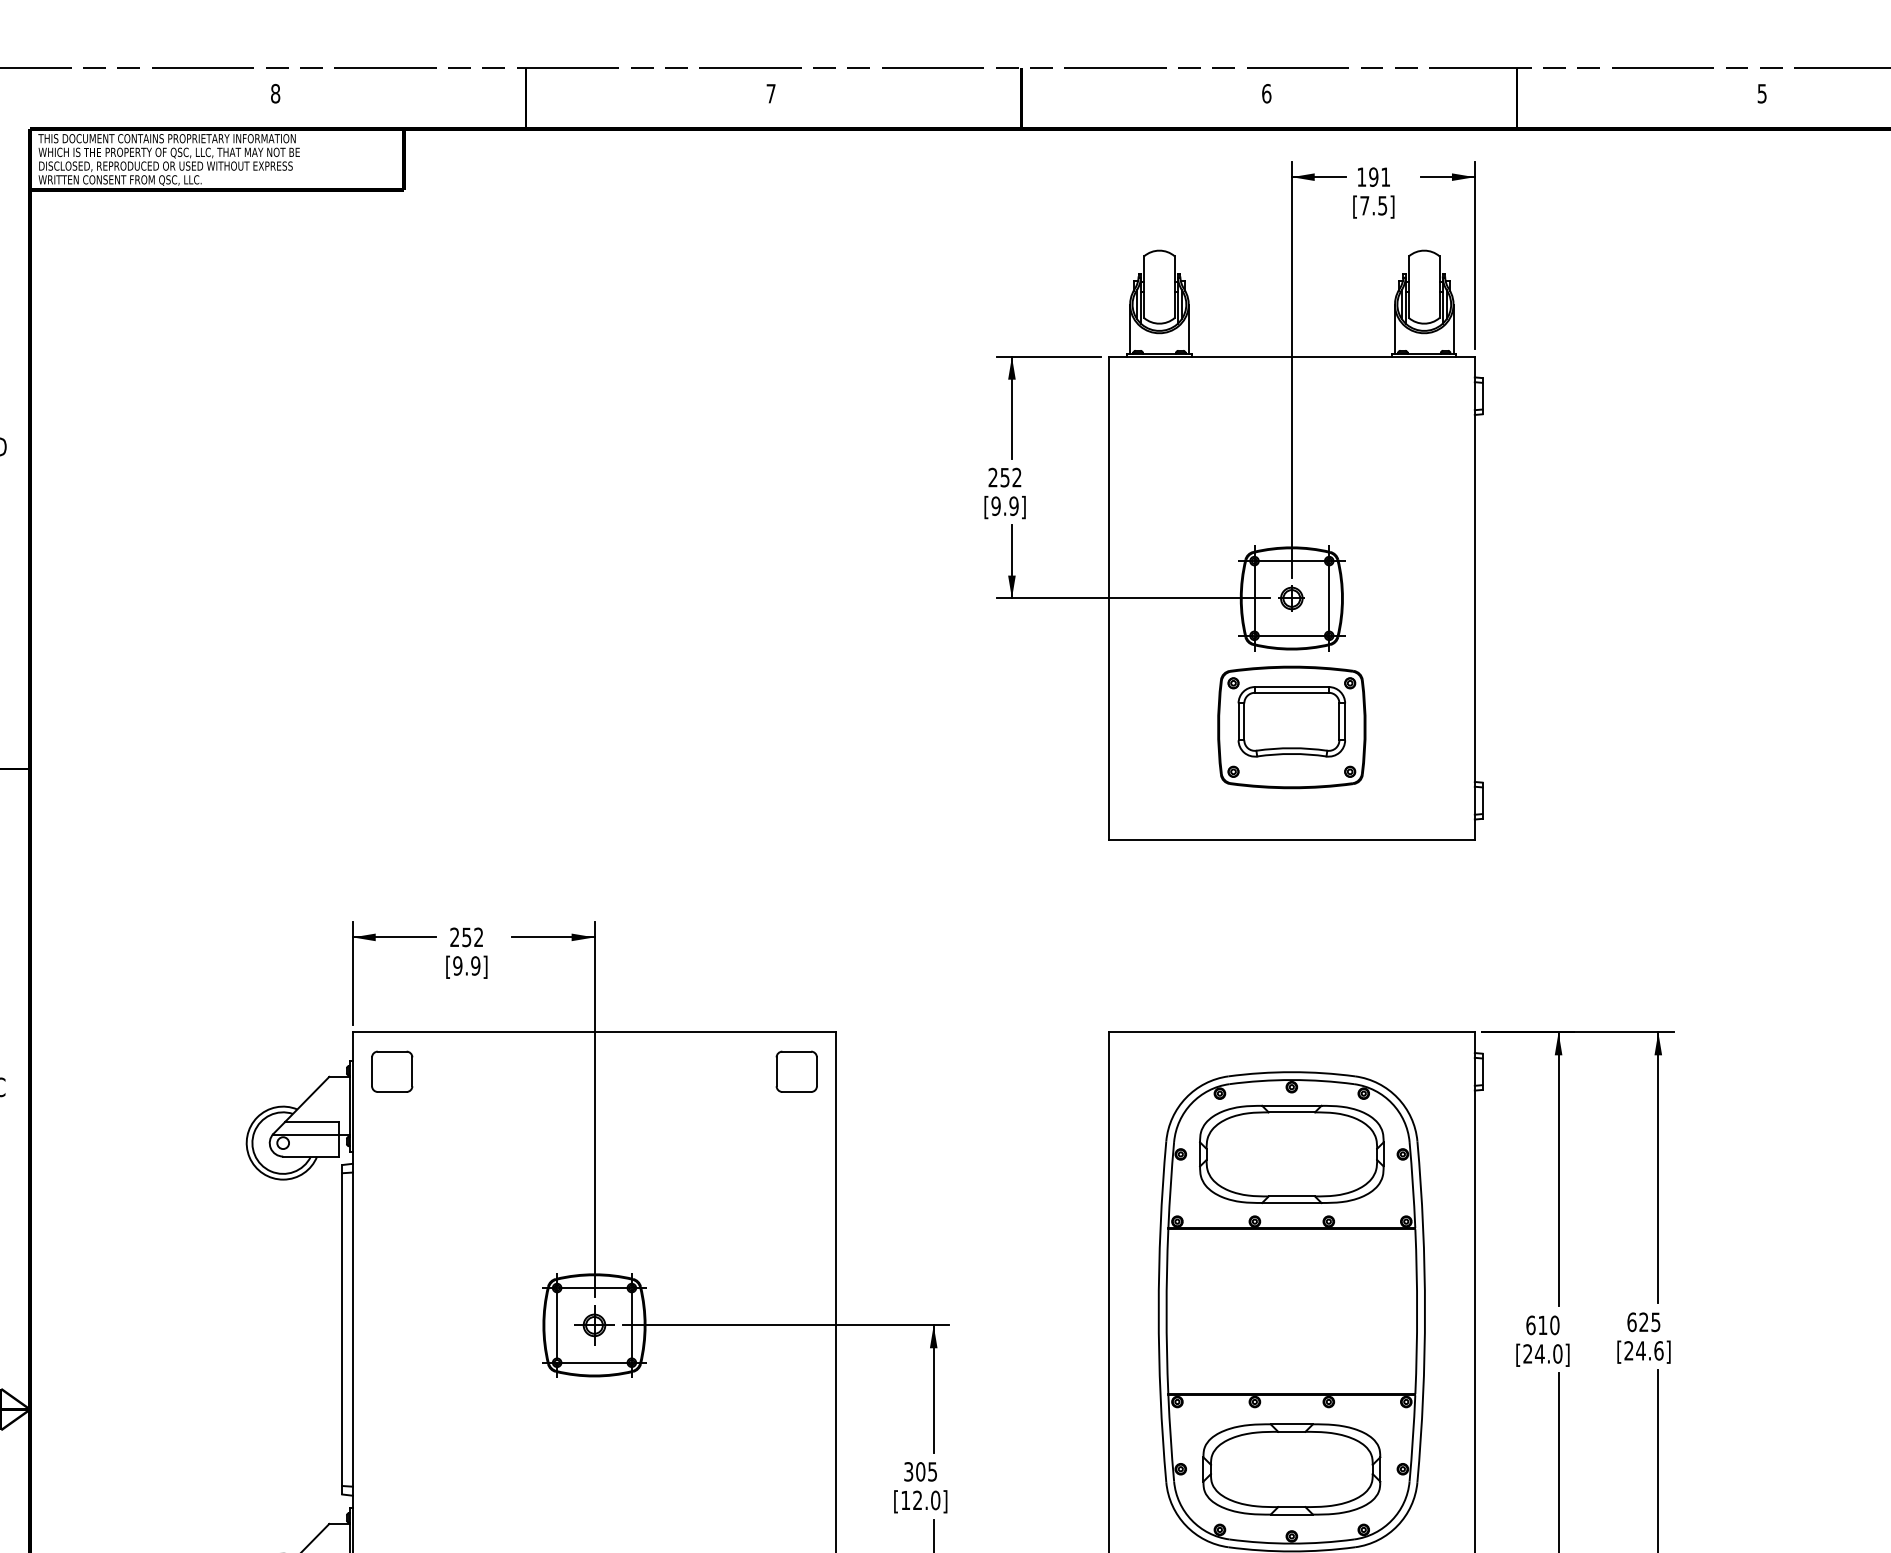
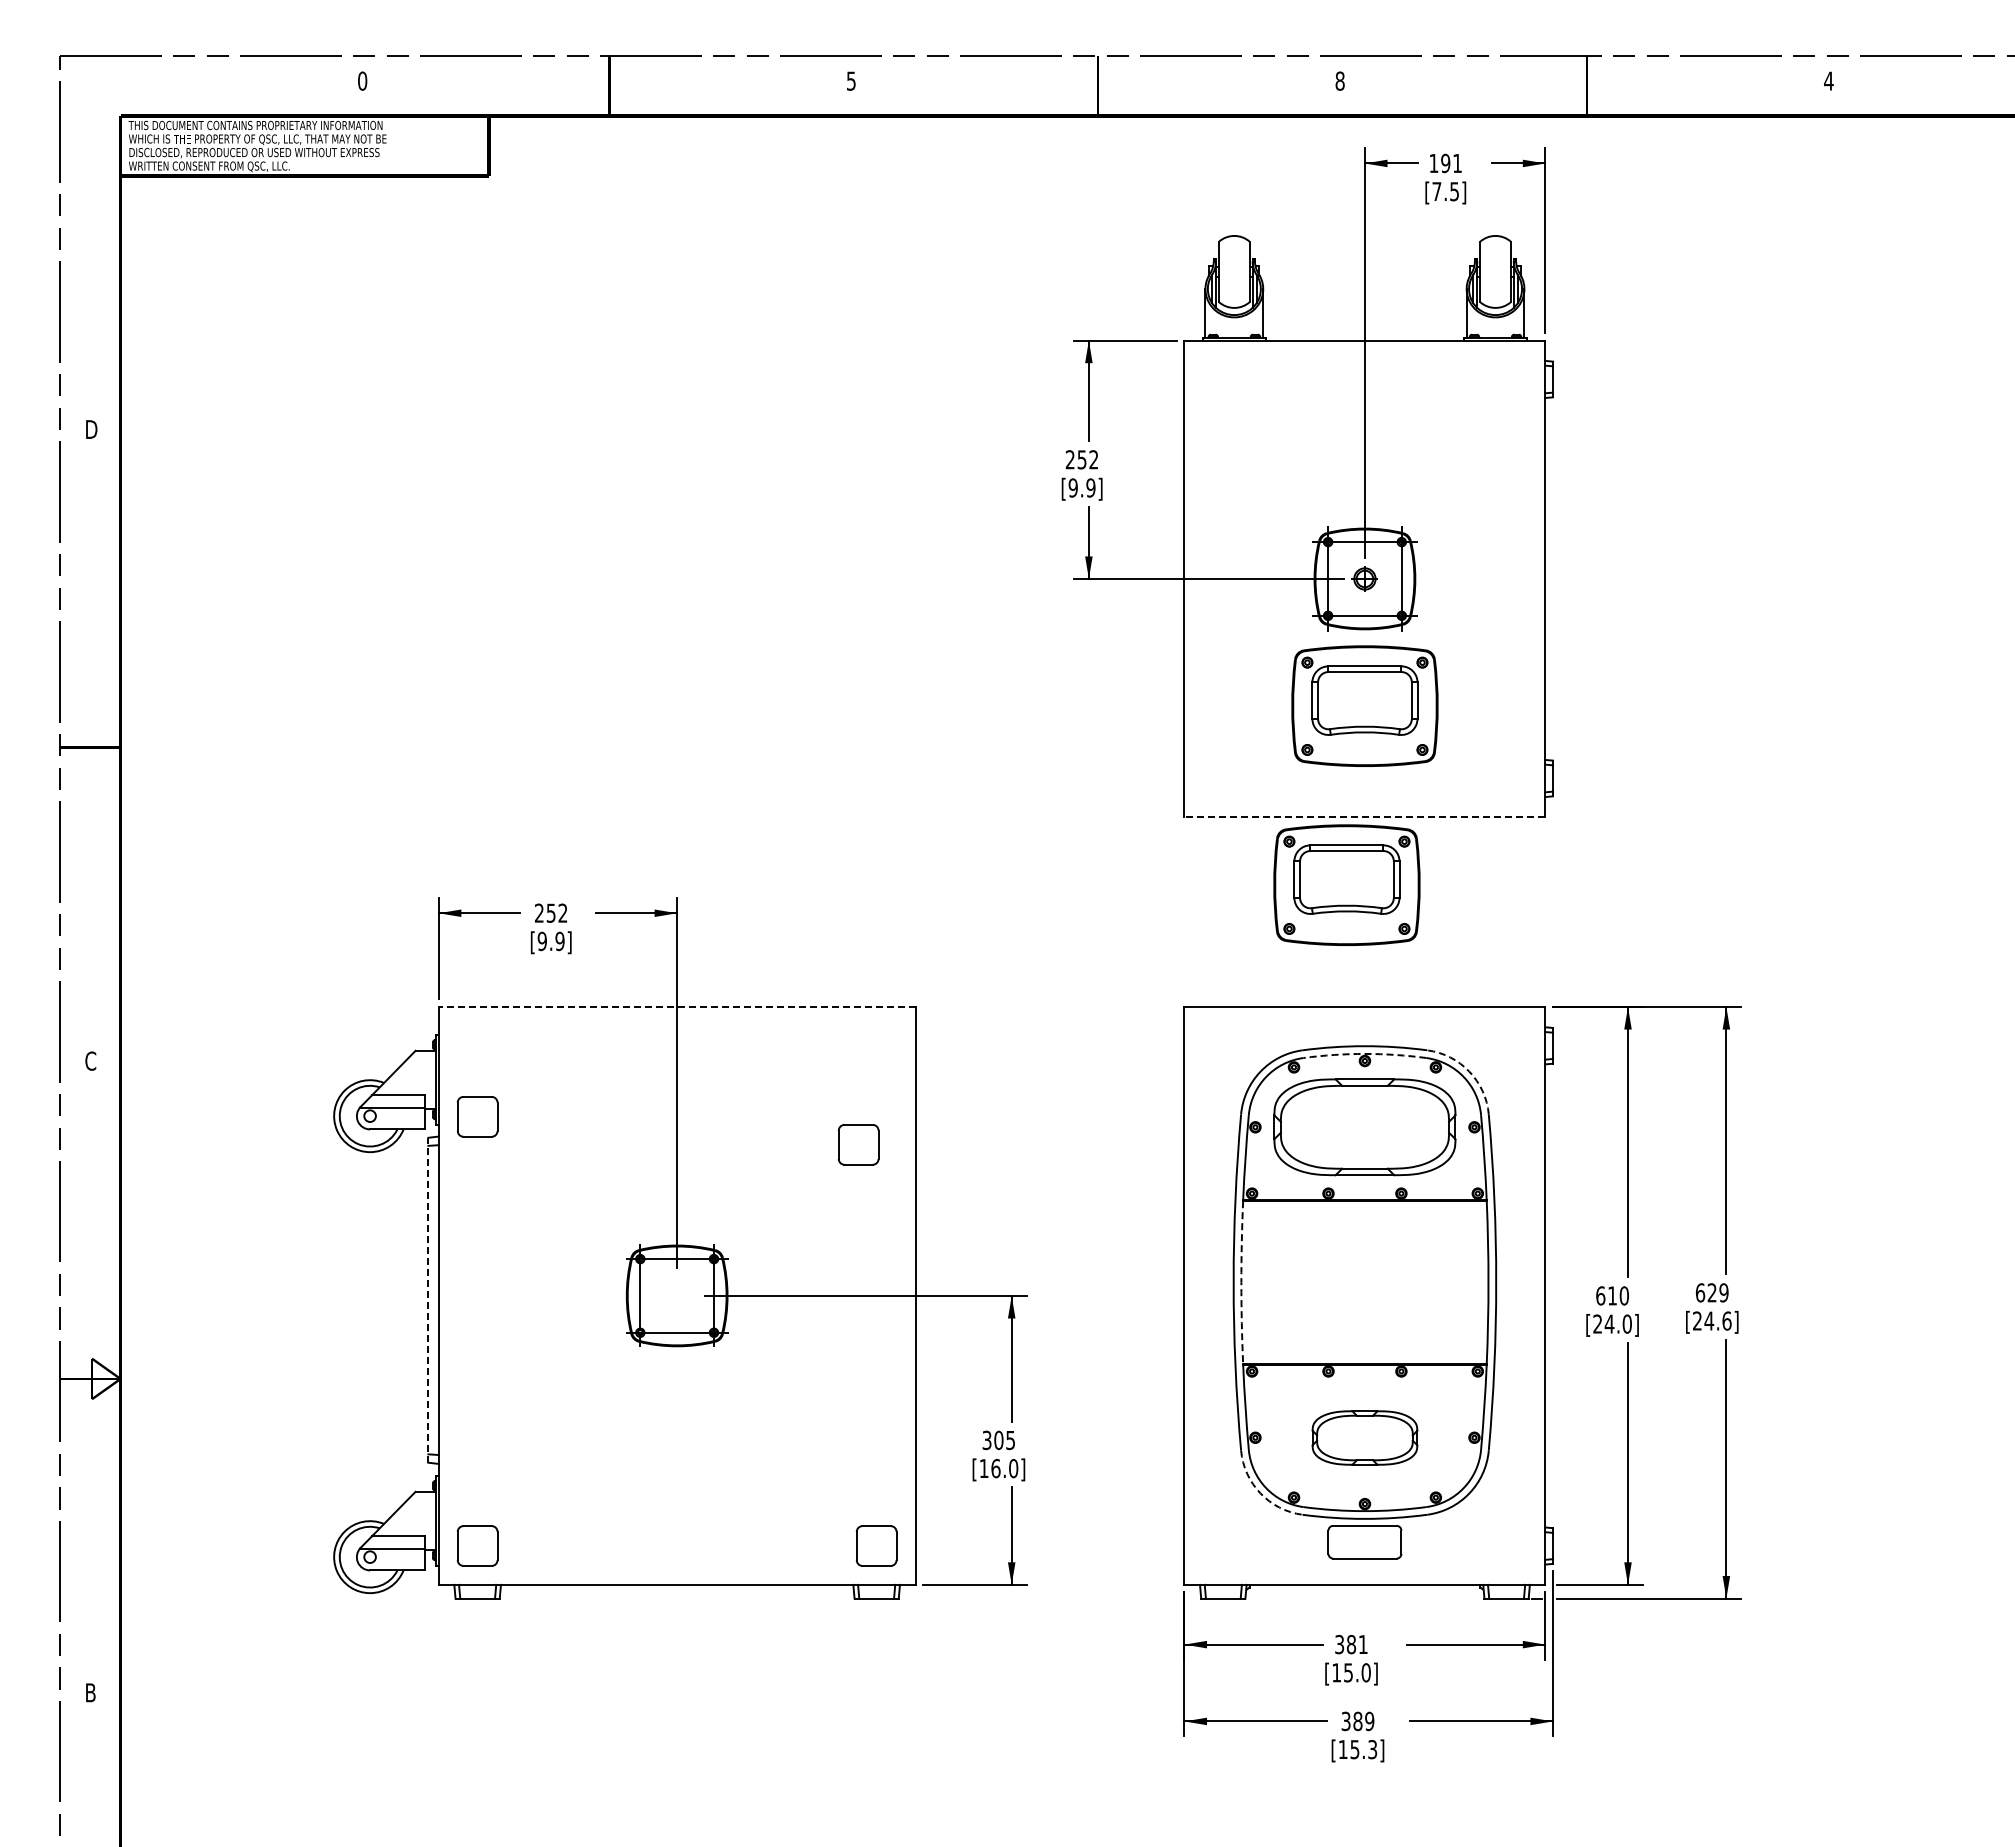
text: (771, 93) -> (851, 80), 7 -> 5
text: (1266, 93) -> (1339, 80), 6 -> 8
text: (1761, 93) -> (1828, 80), 5 -> 4
text: (275, 94) -> (362, 81), 8 -> 0
line: (1291, 840) -> (1364, 817), solid -> dashed
part: (1273, 908) -> (1346, 884), added
line: (593, 1032) -> (676, 1007), solid -> dashed
part: (392, 1071) -> (477, 1116), moved
part: (796, 1071) -> (858, 1144), moved
arc: (1291, 1079) -> (1364, 1053), solid -> dashed
arc: (1397, 1097) -> (1469, 1071), solid -> dashed
arc: (1166, 1311) -> (1241, 1282), solid -> dashed
text: (1655, 1321) -> (1723, 1292), 625 -> 629
part: (593, 1324) -> (676, 1295), removed
line: (342, 1329) -> (428, 1299), solid -> dashed
part: (1291, 1468) -> (1364, 1437), size x0.6
text: (917, 1500) -> (995, 1468), [12.0] -> [16.0]
arc: (1185, 1525) -> (1260, 1493), solid -> dashed

